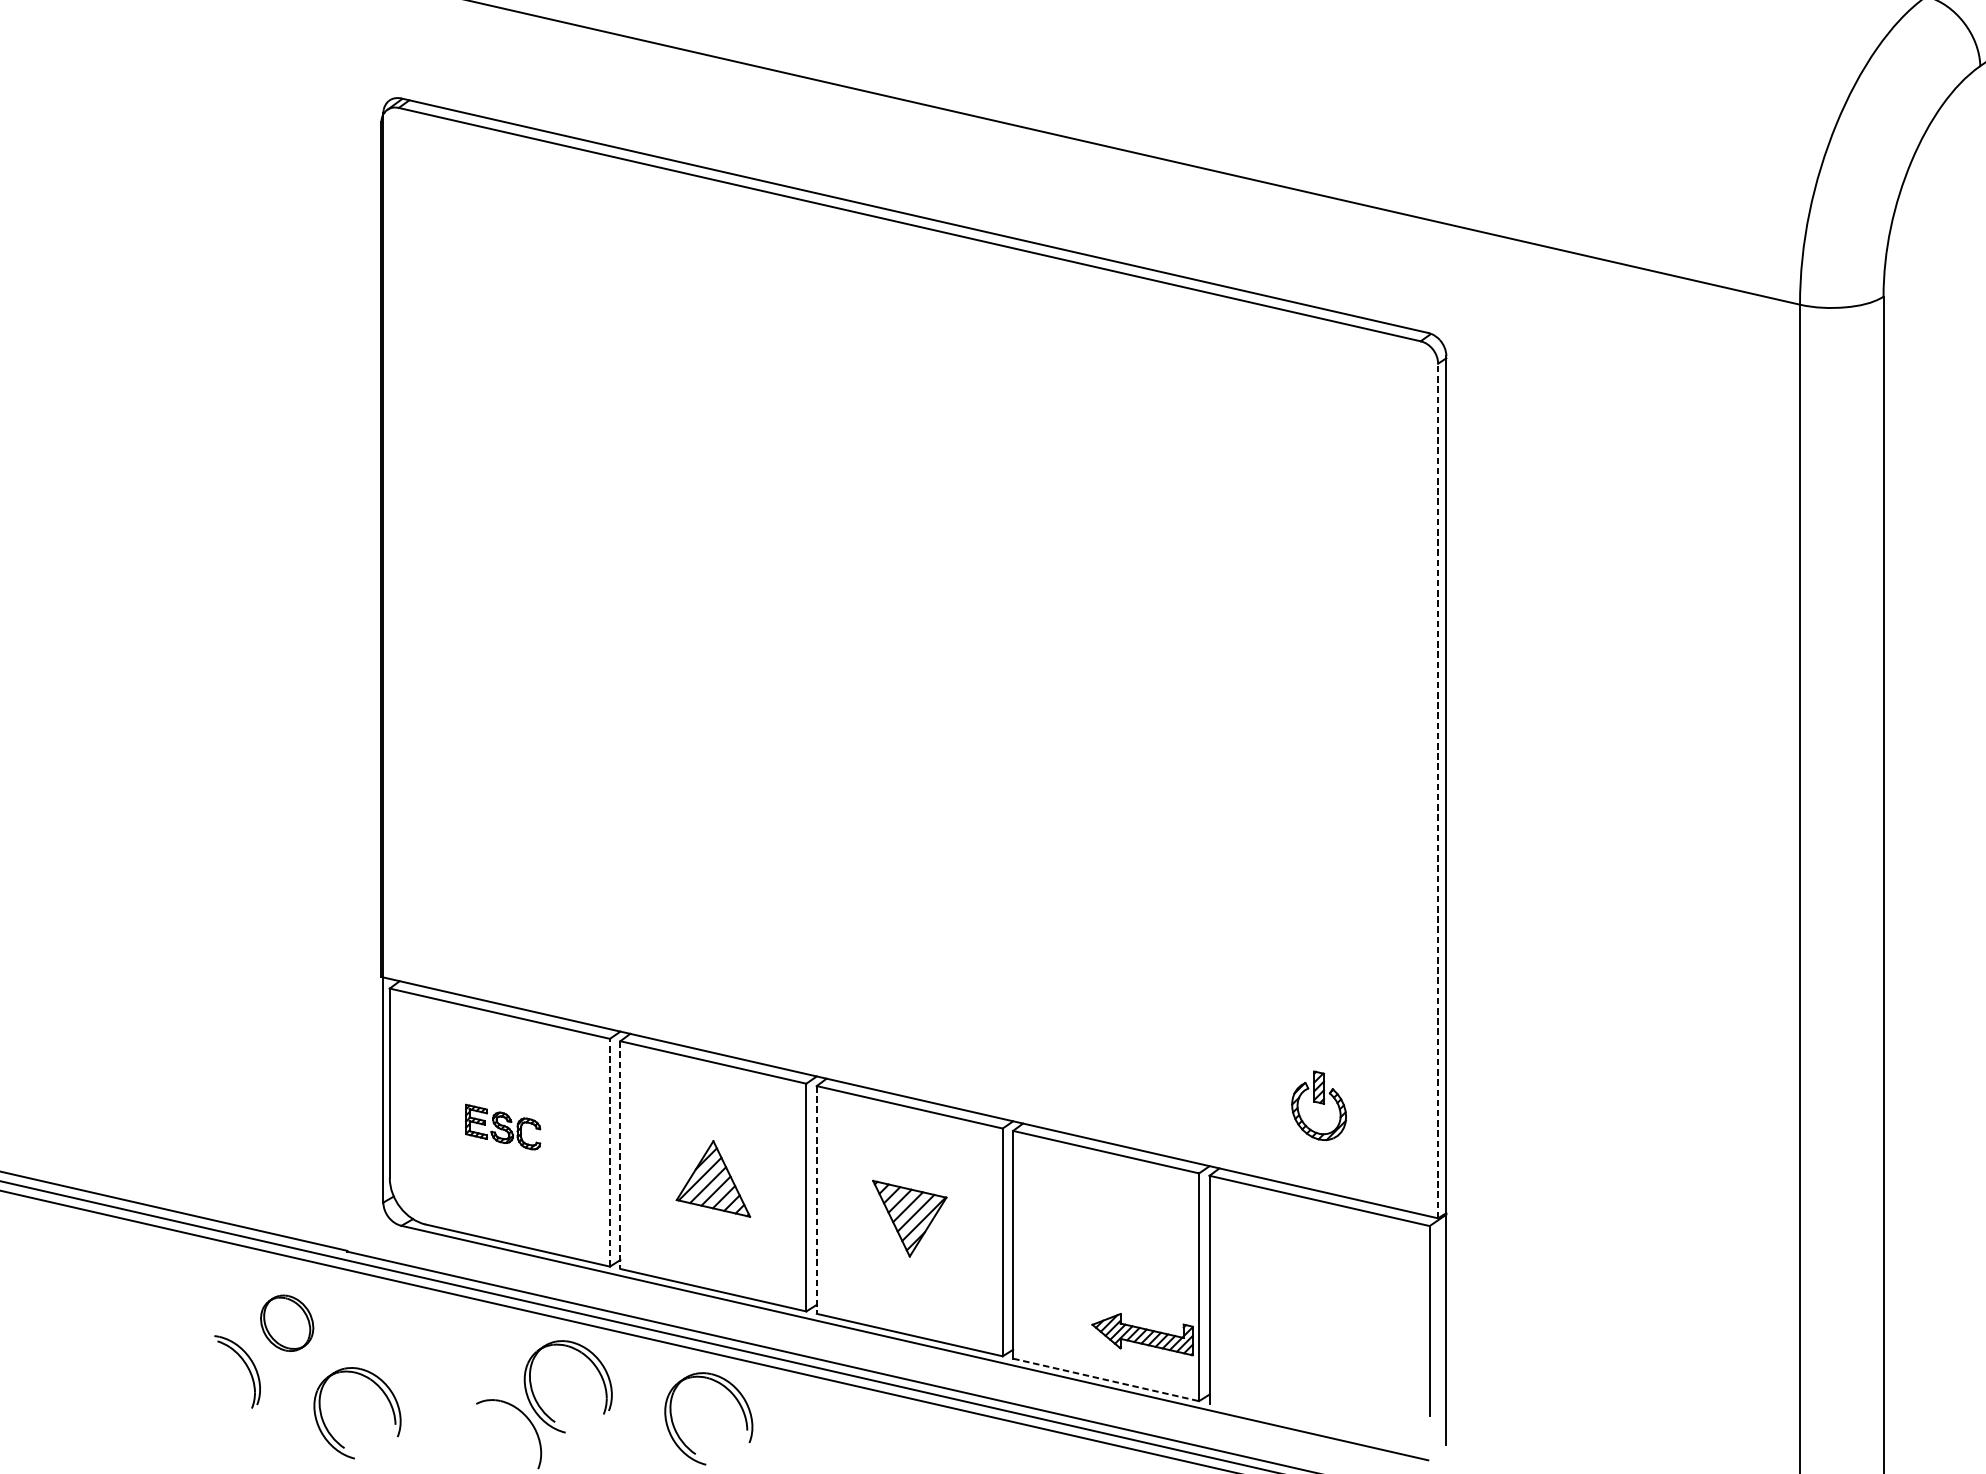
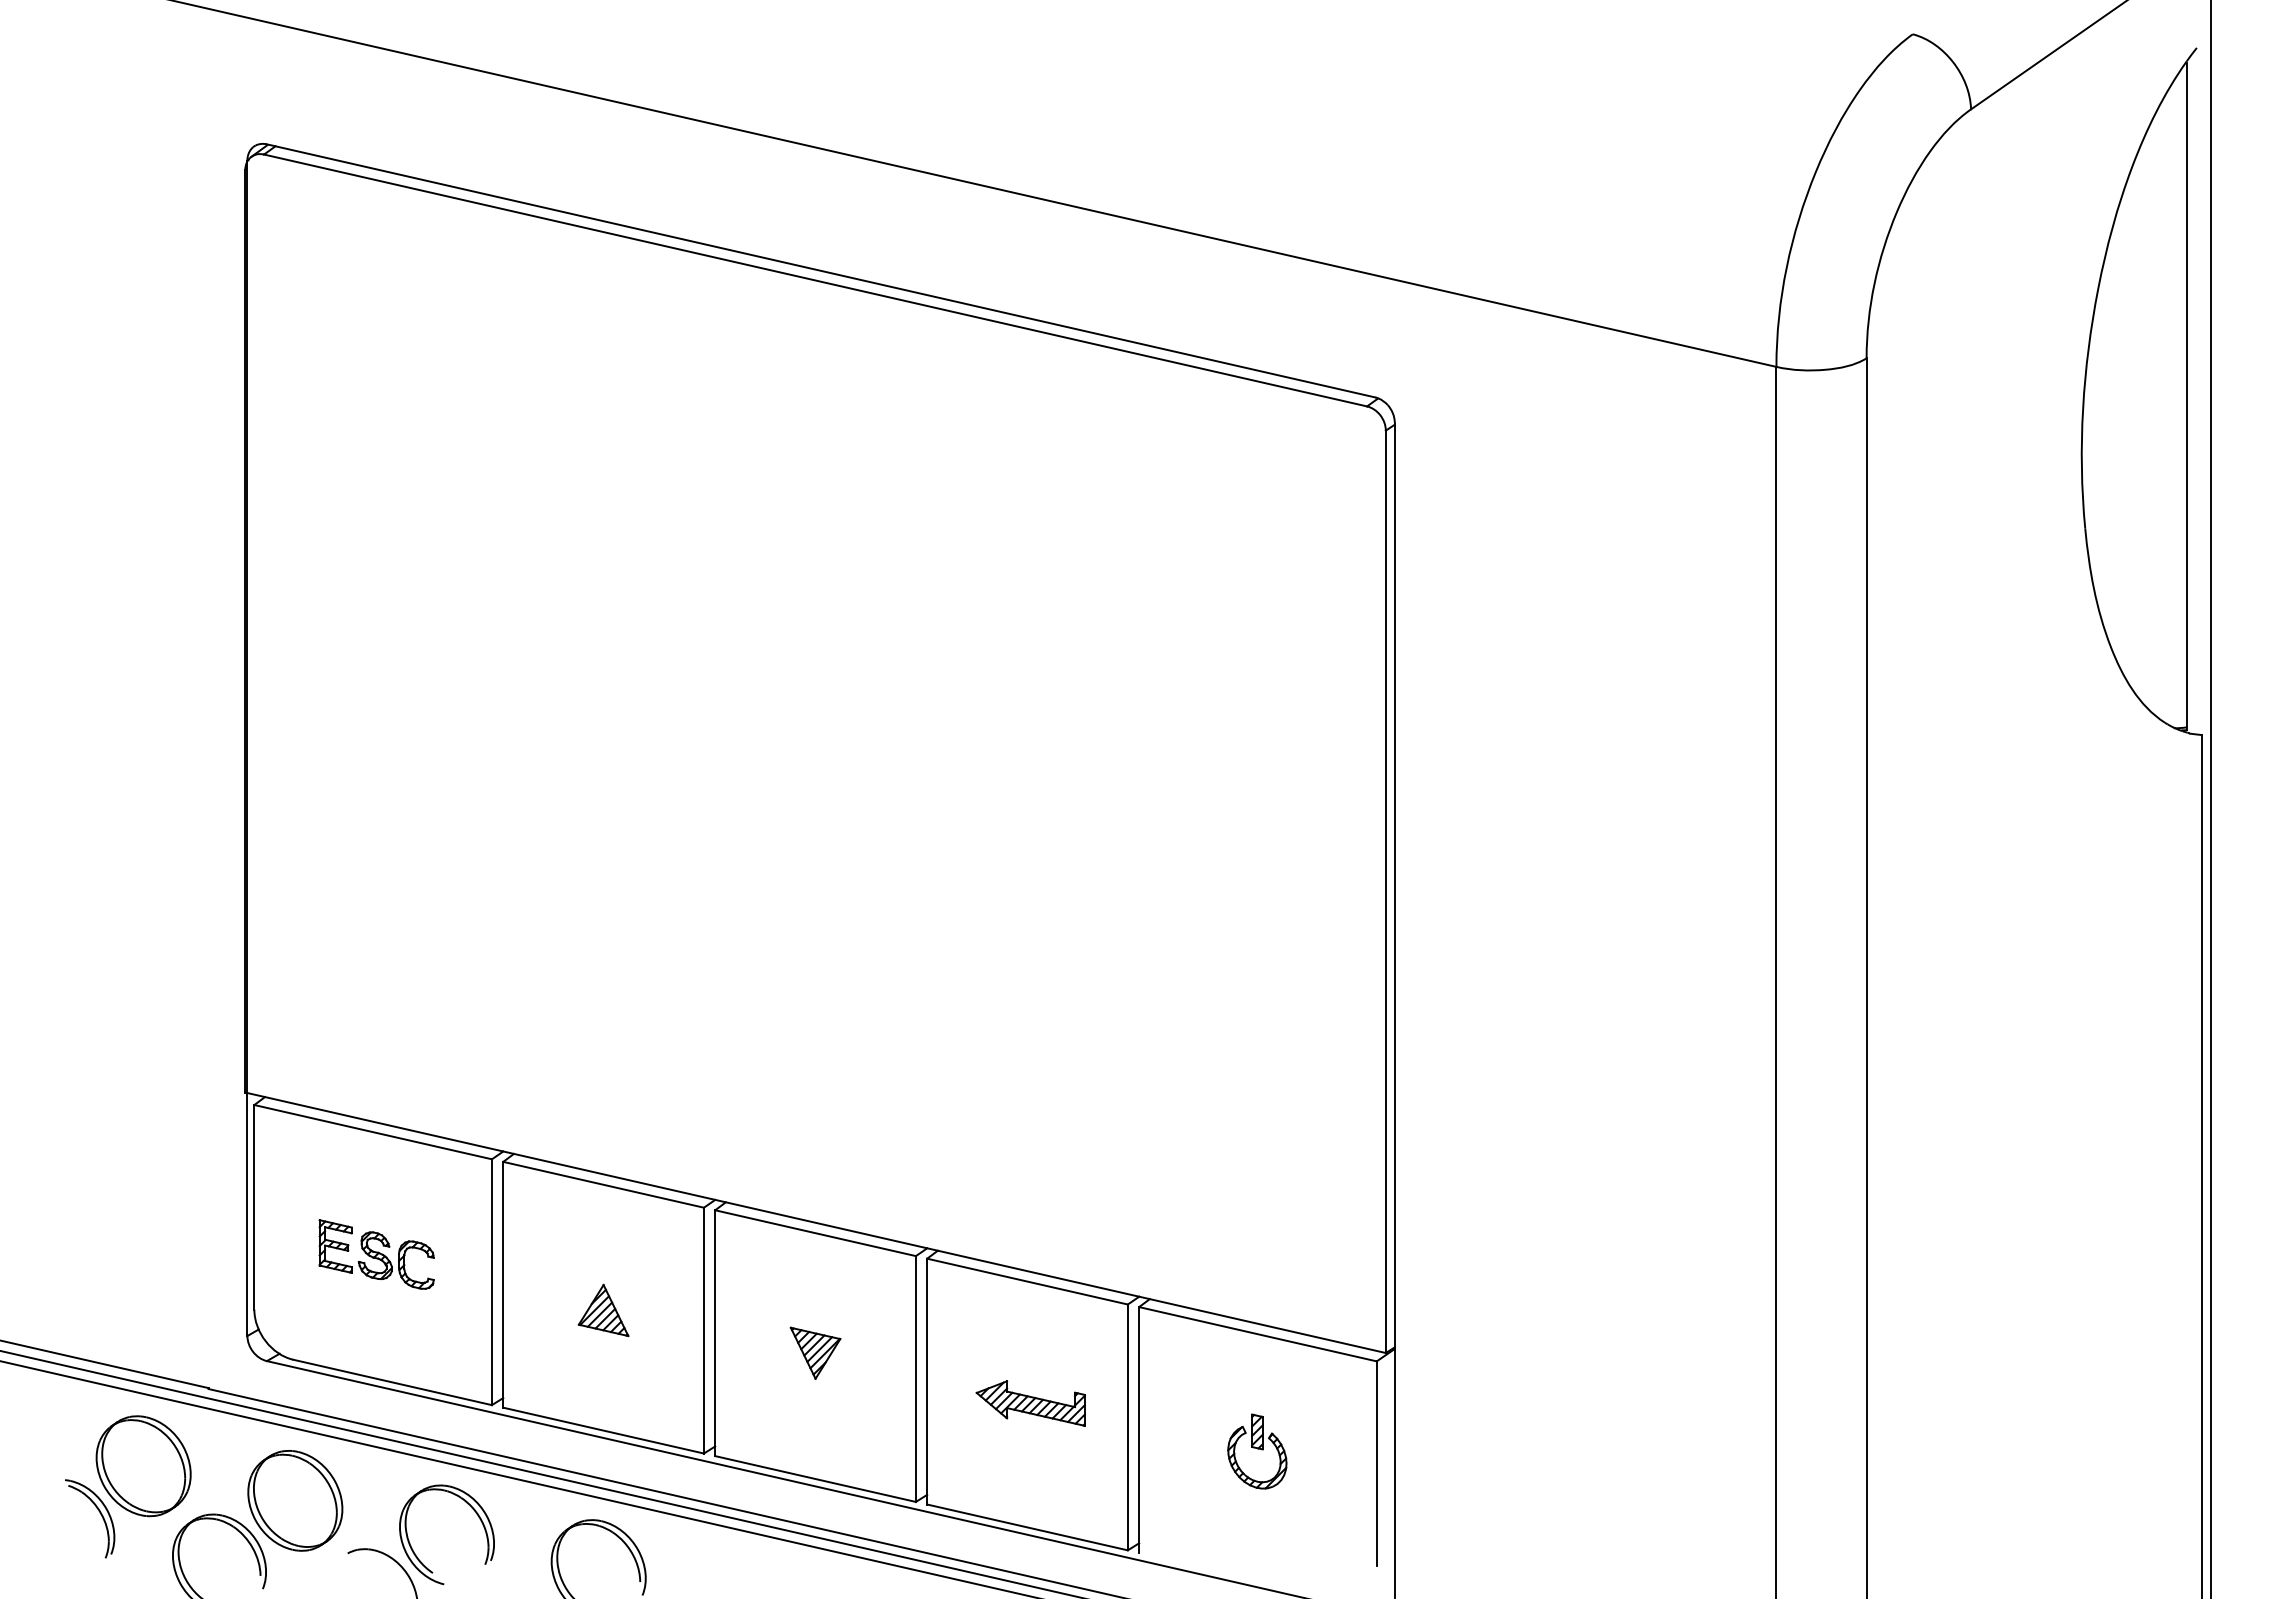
line: (1437, 790) -> (1385, 891), dashed -> solid
part: (1319, 1105) -> (1257, 1451), moved
part: (502, 1127) -> (376, 1254), size x1.43
line: (609, 1152) -> (491, 1282), dashed -> solid
line: (620, 1154) -> (503, 1284), dashed -> solid
part: (713, 1178) -> (603, 1310), size x0.62
line: (817, 1200) -> (715, 1333), dashed -> solid
part: (909, 1217) -> (815, 1352), size x0.62
part: (287, 1323) -> (143, 1466), size x1.67
part: (1142, 1334) -> (1030, 1403), moved
part: (427, 1354) -> (295, 1500), added
line: (1106, 1379) -> (1027, 1527), dashed -> solid

